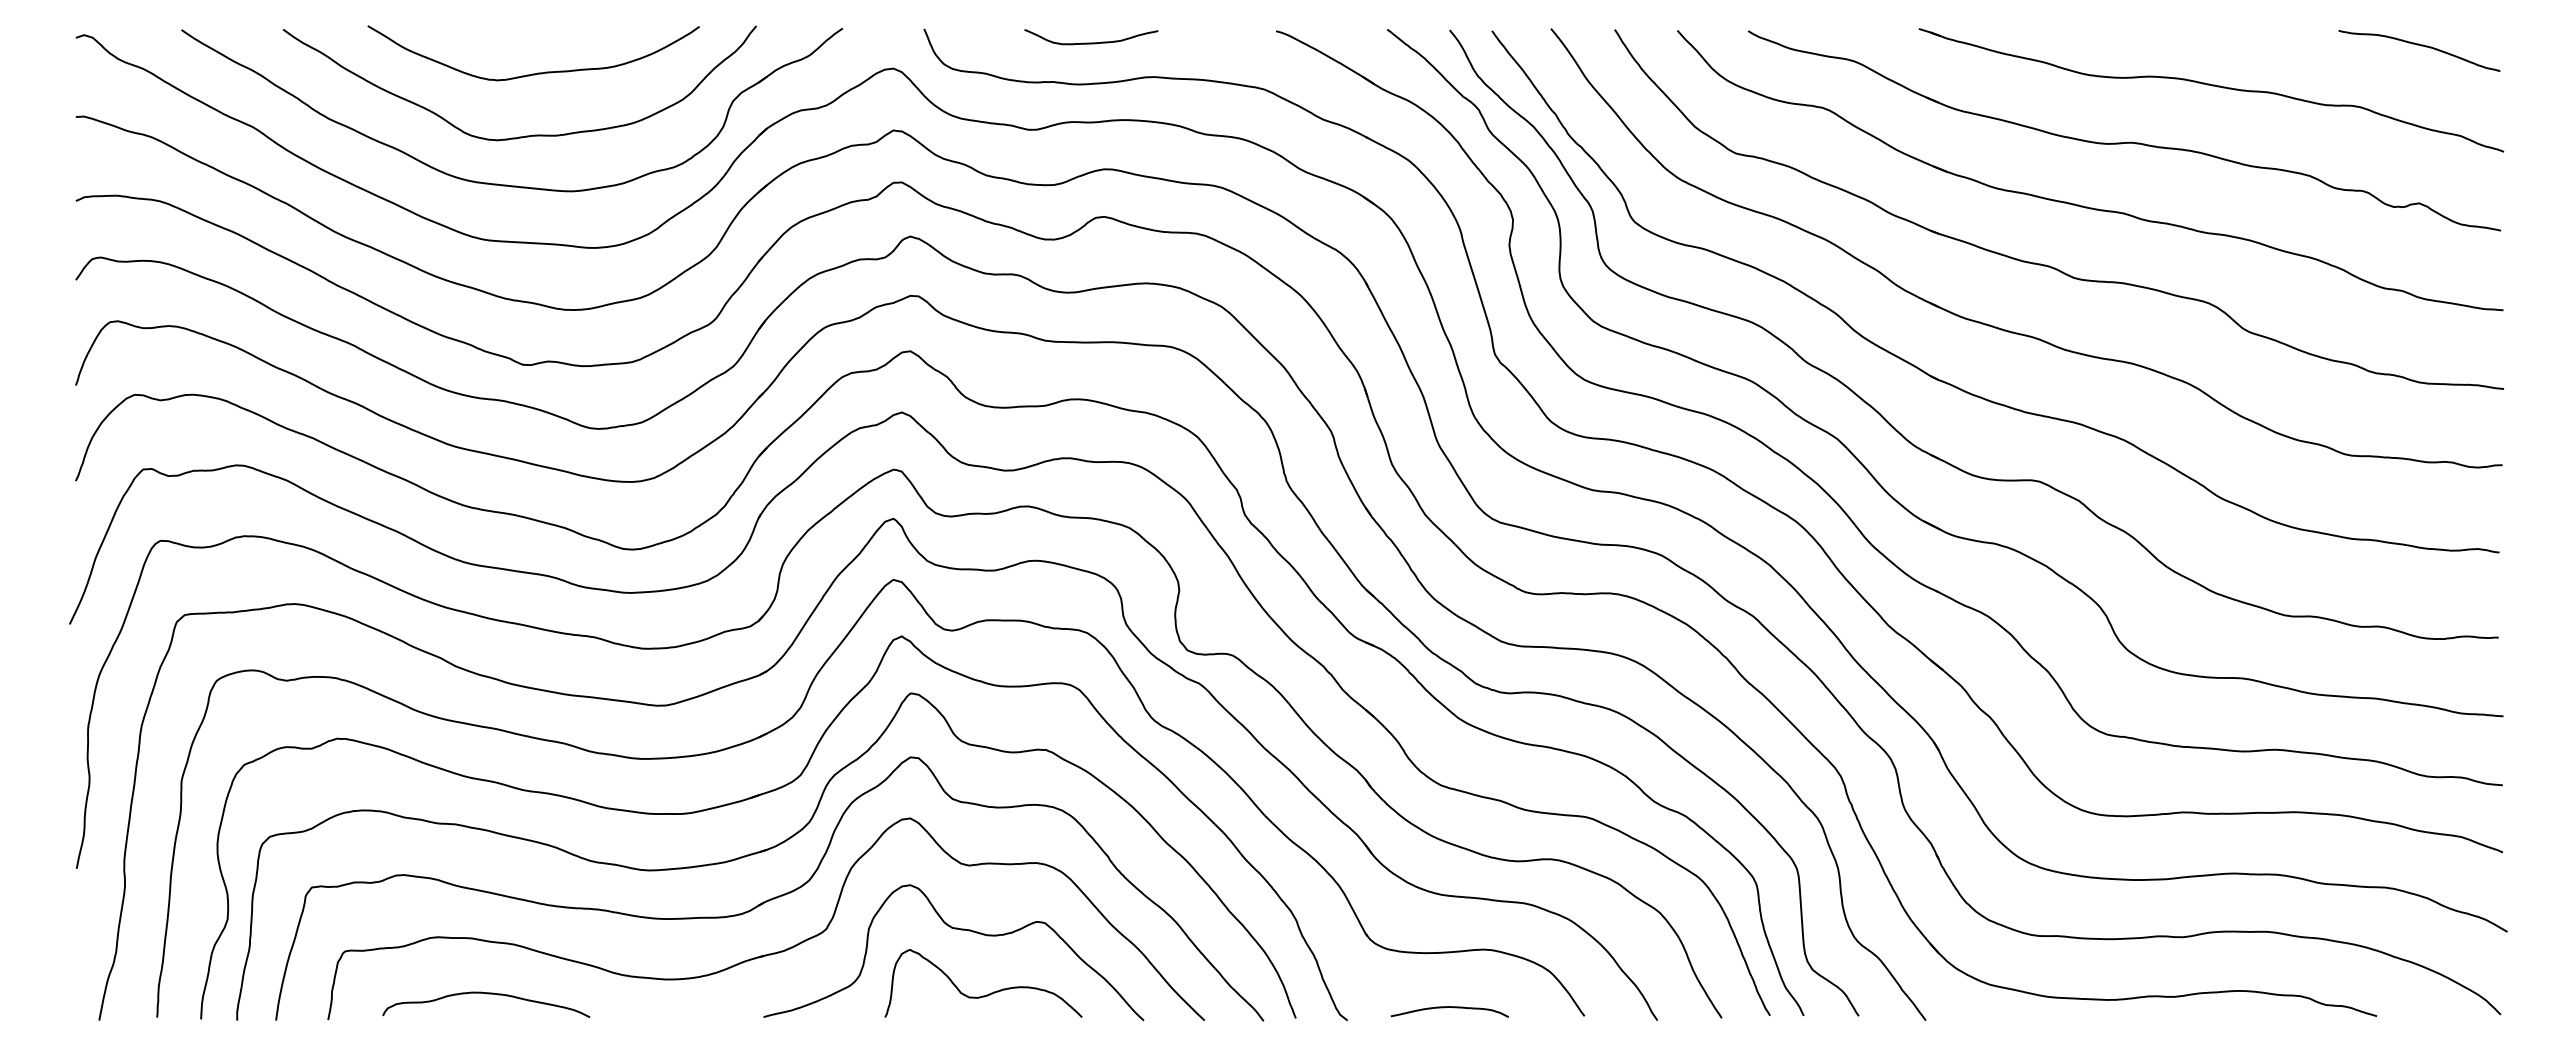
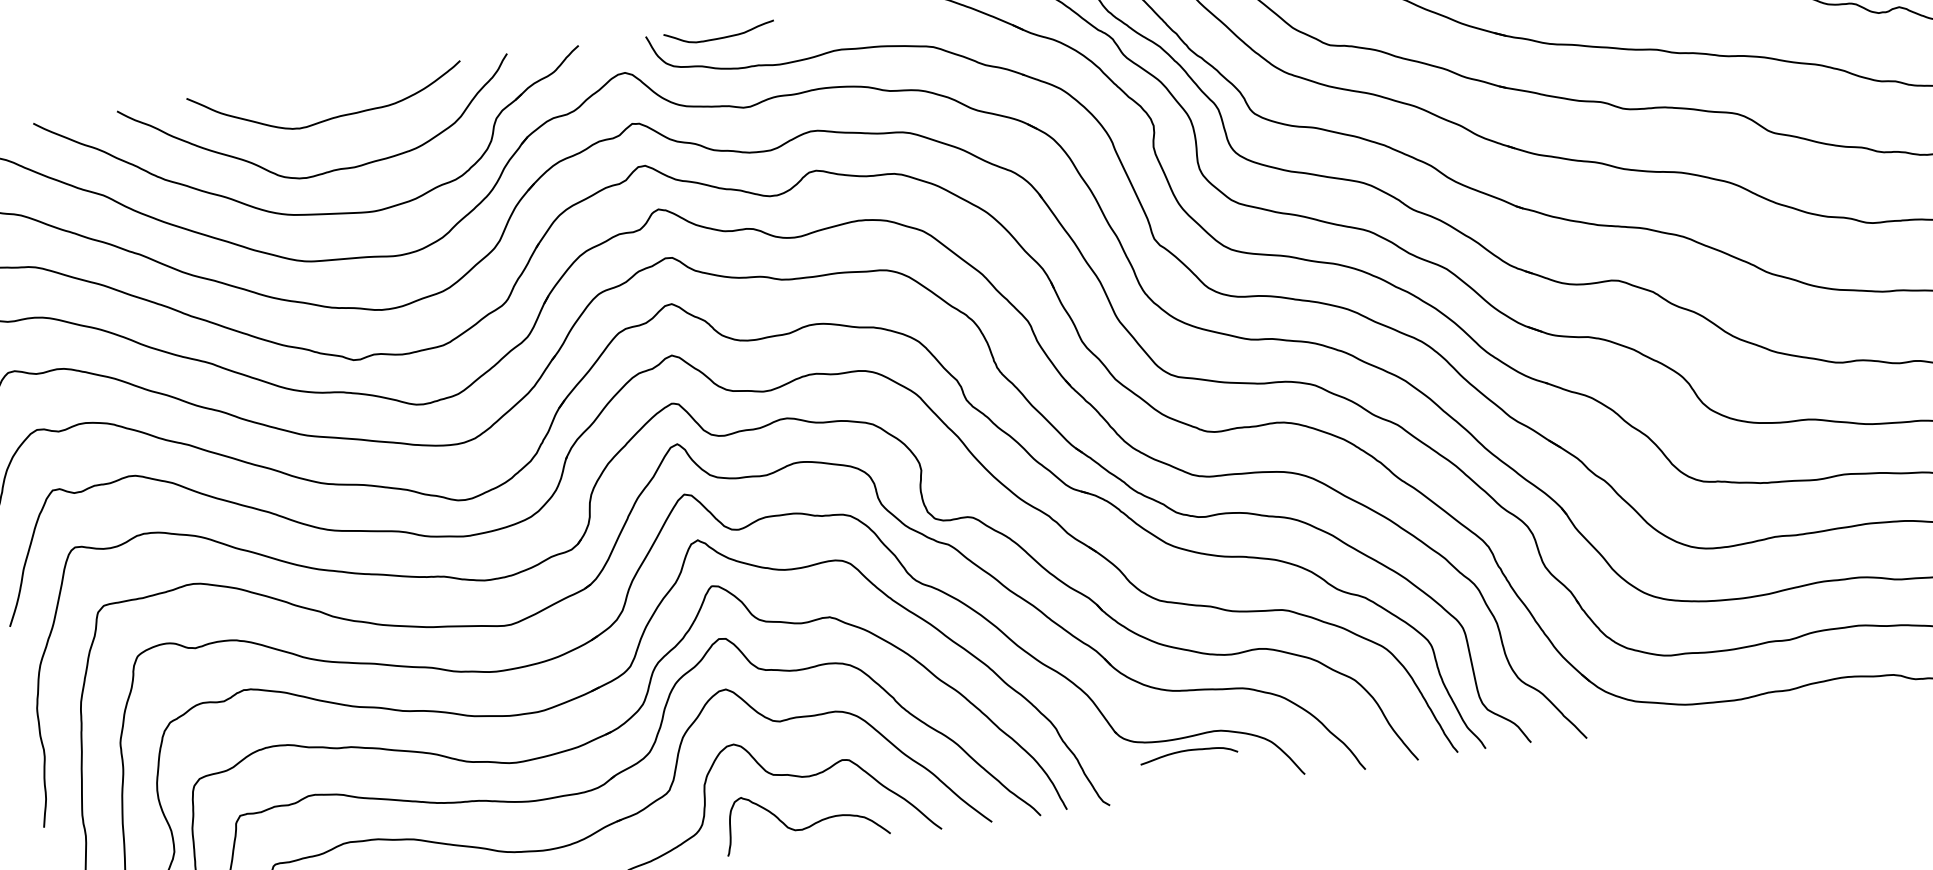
curve: (1091, 42) -> (720, 37), moved
curve: (1449, 1007) -> (1188, 750), moved

